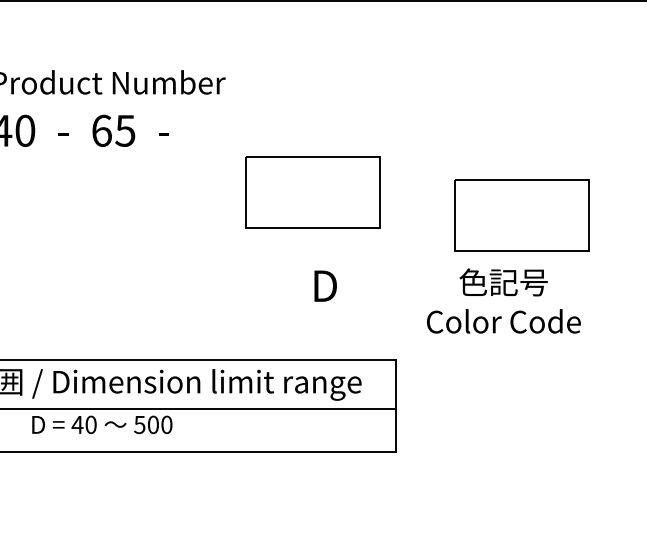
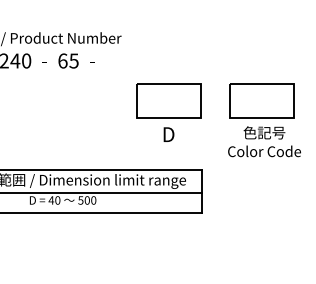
part: (311, 190) -> (168, 100), moved
text: (503, 300) -> (264, 141), moved

